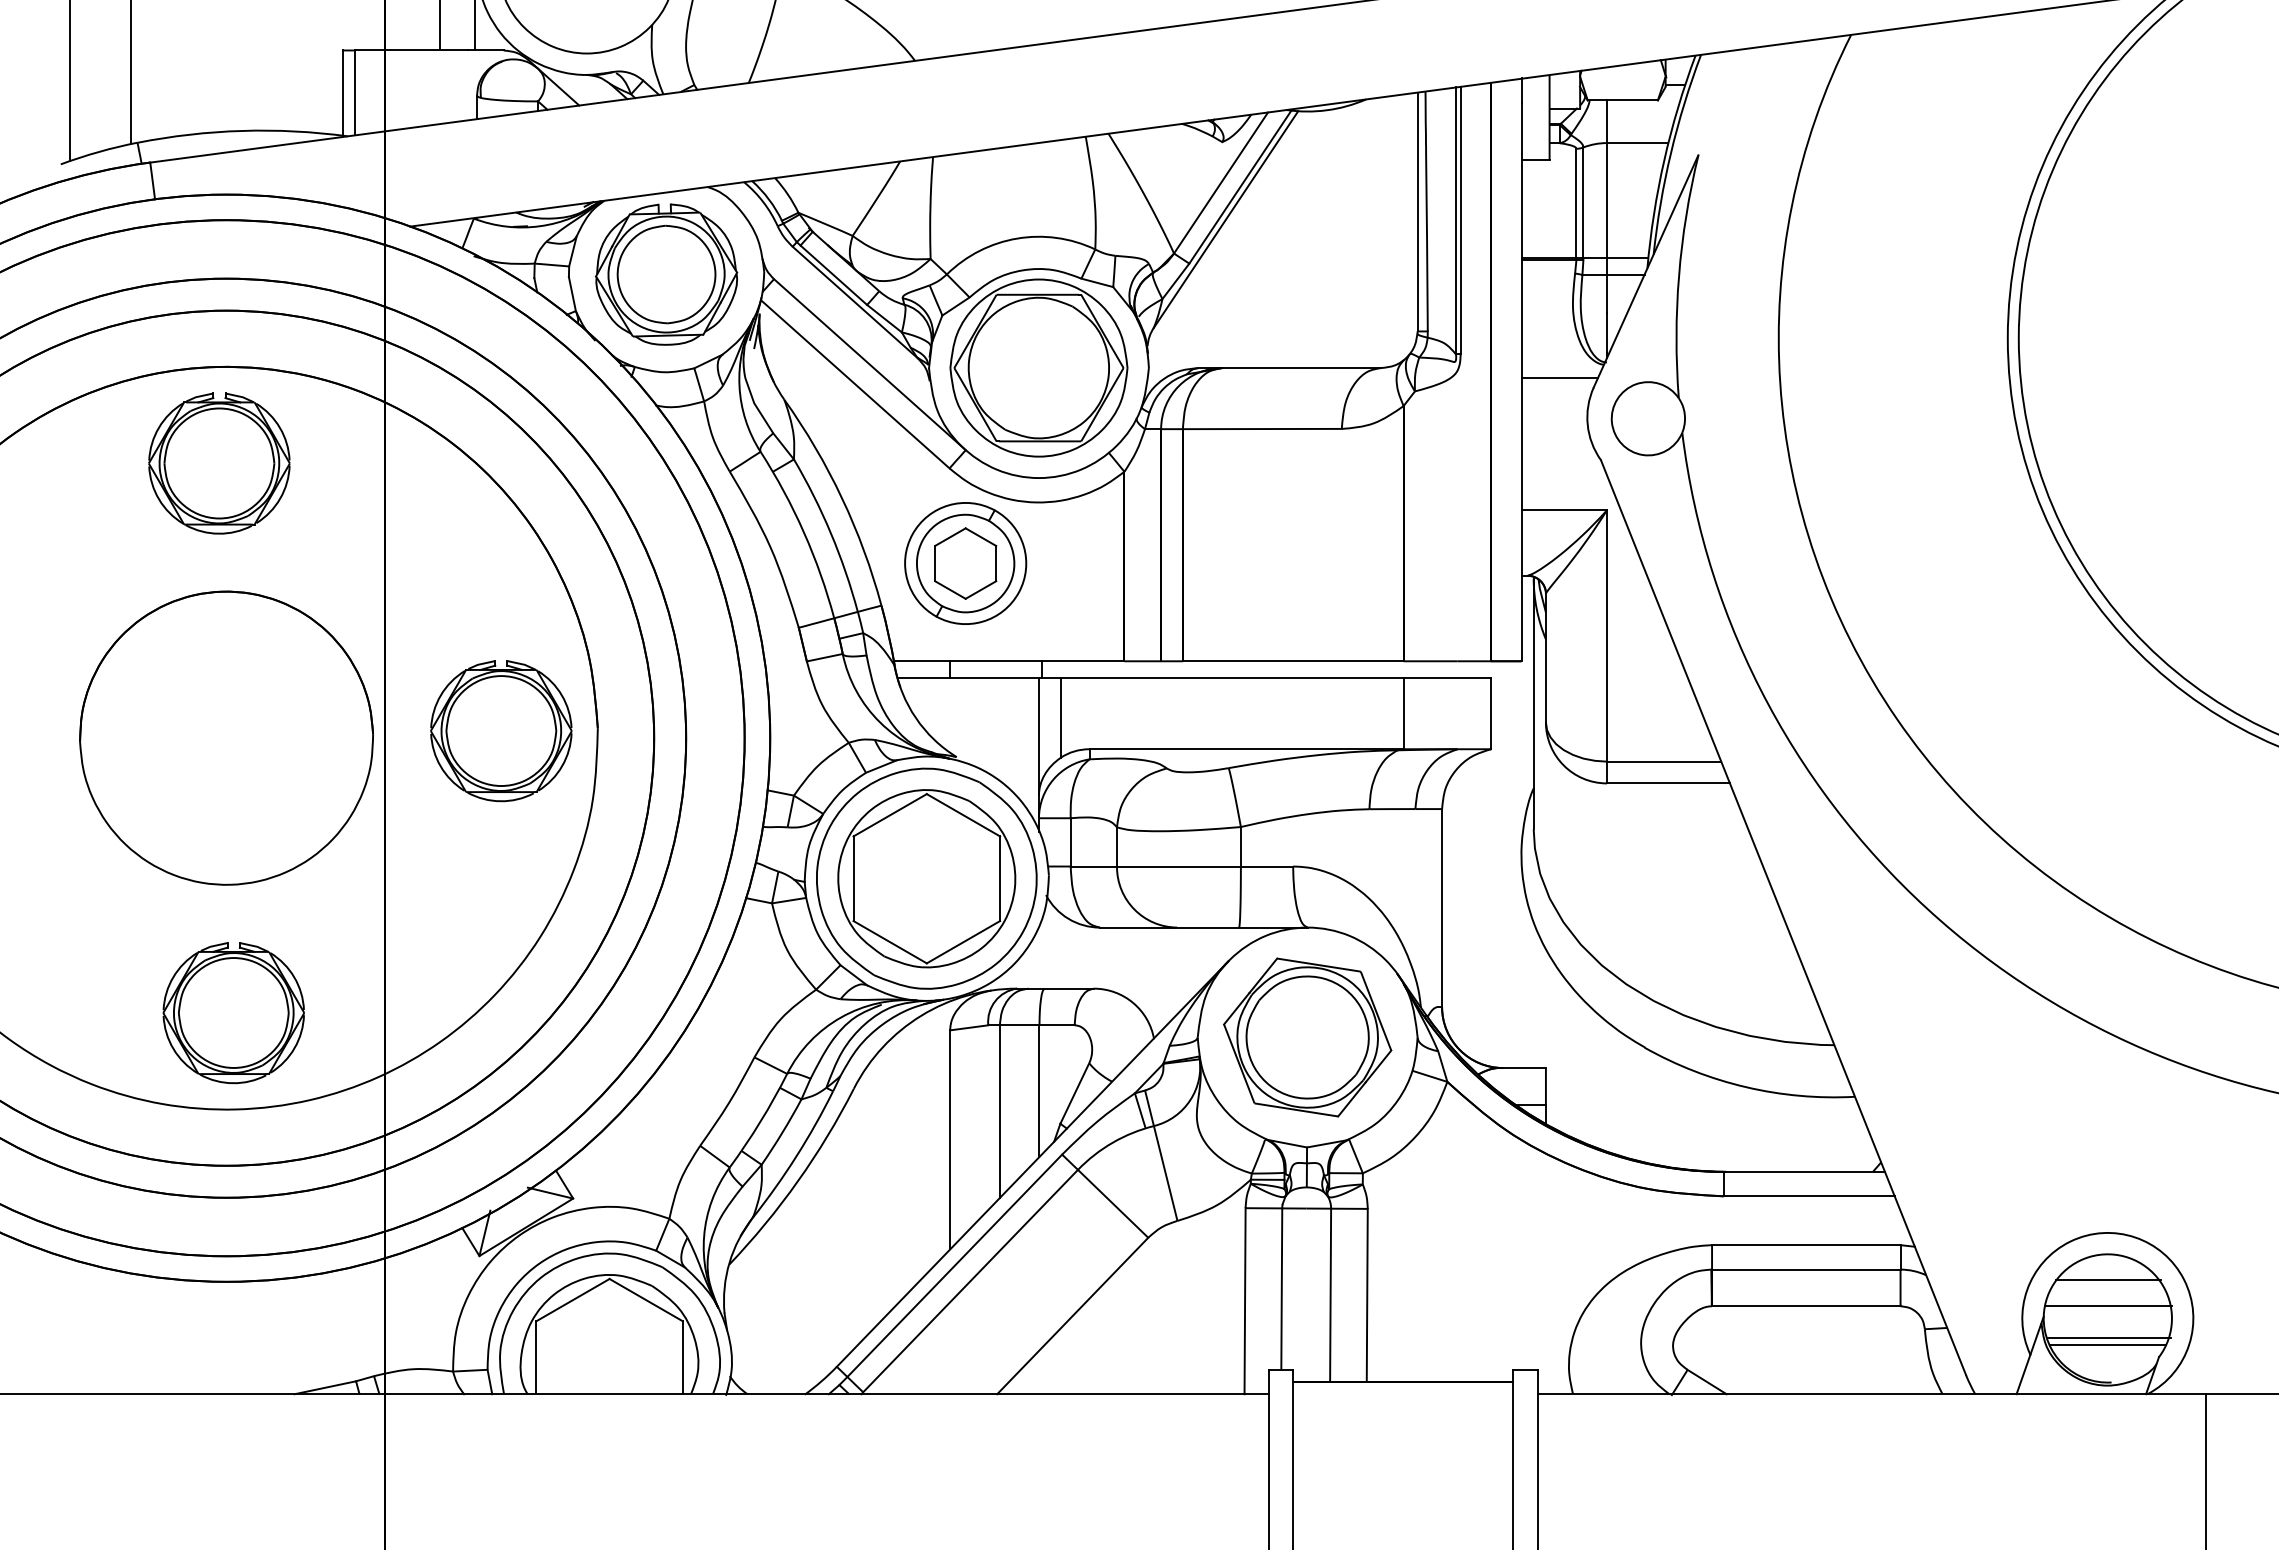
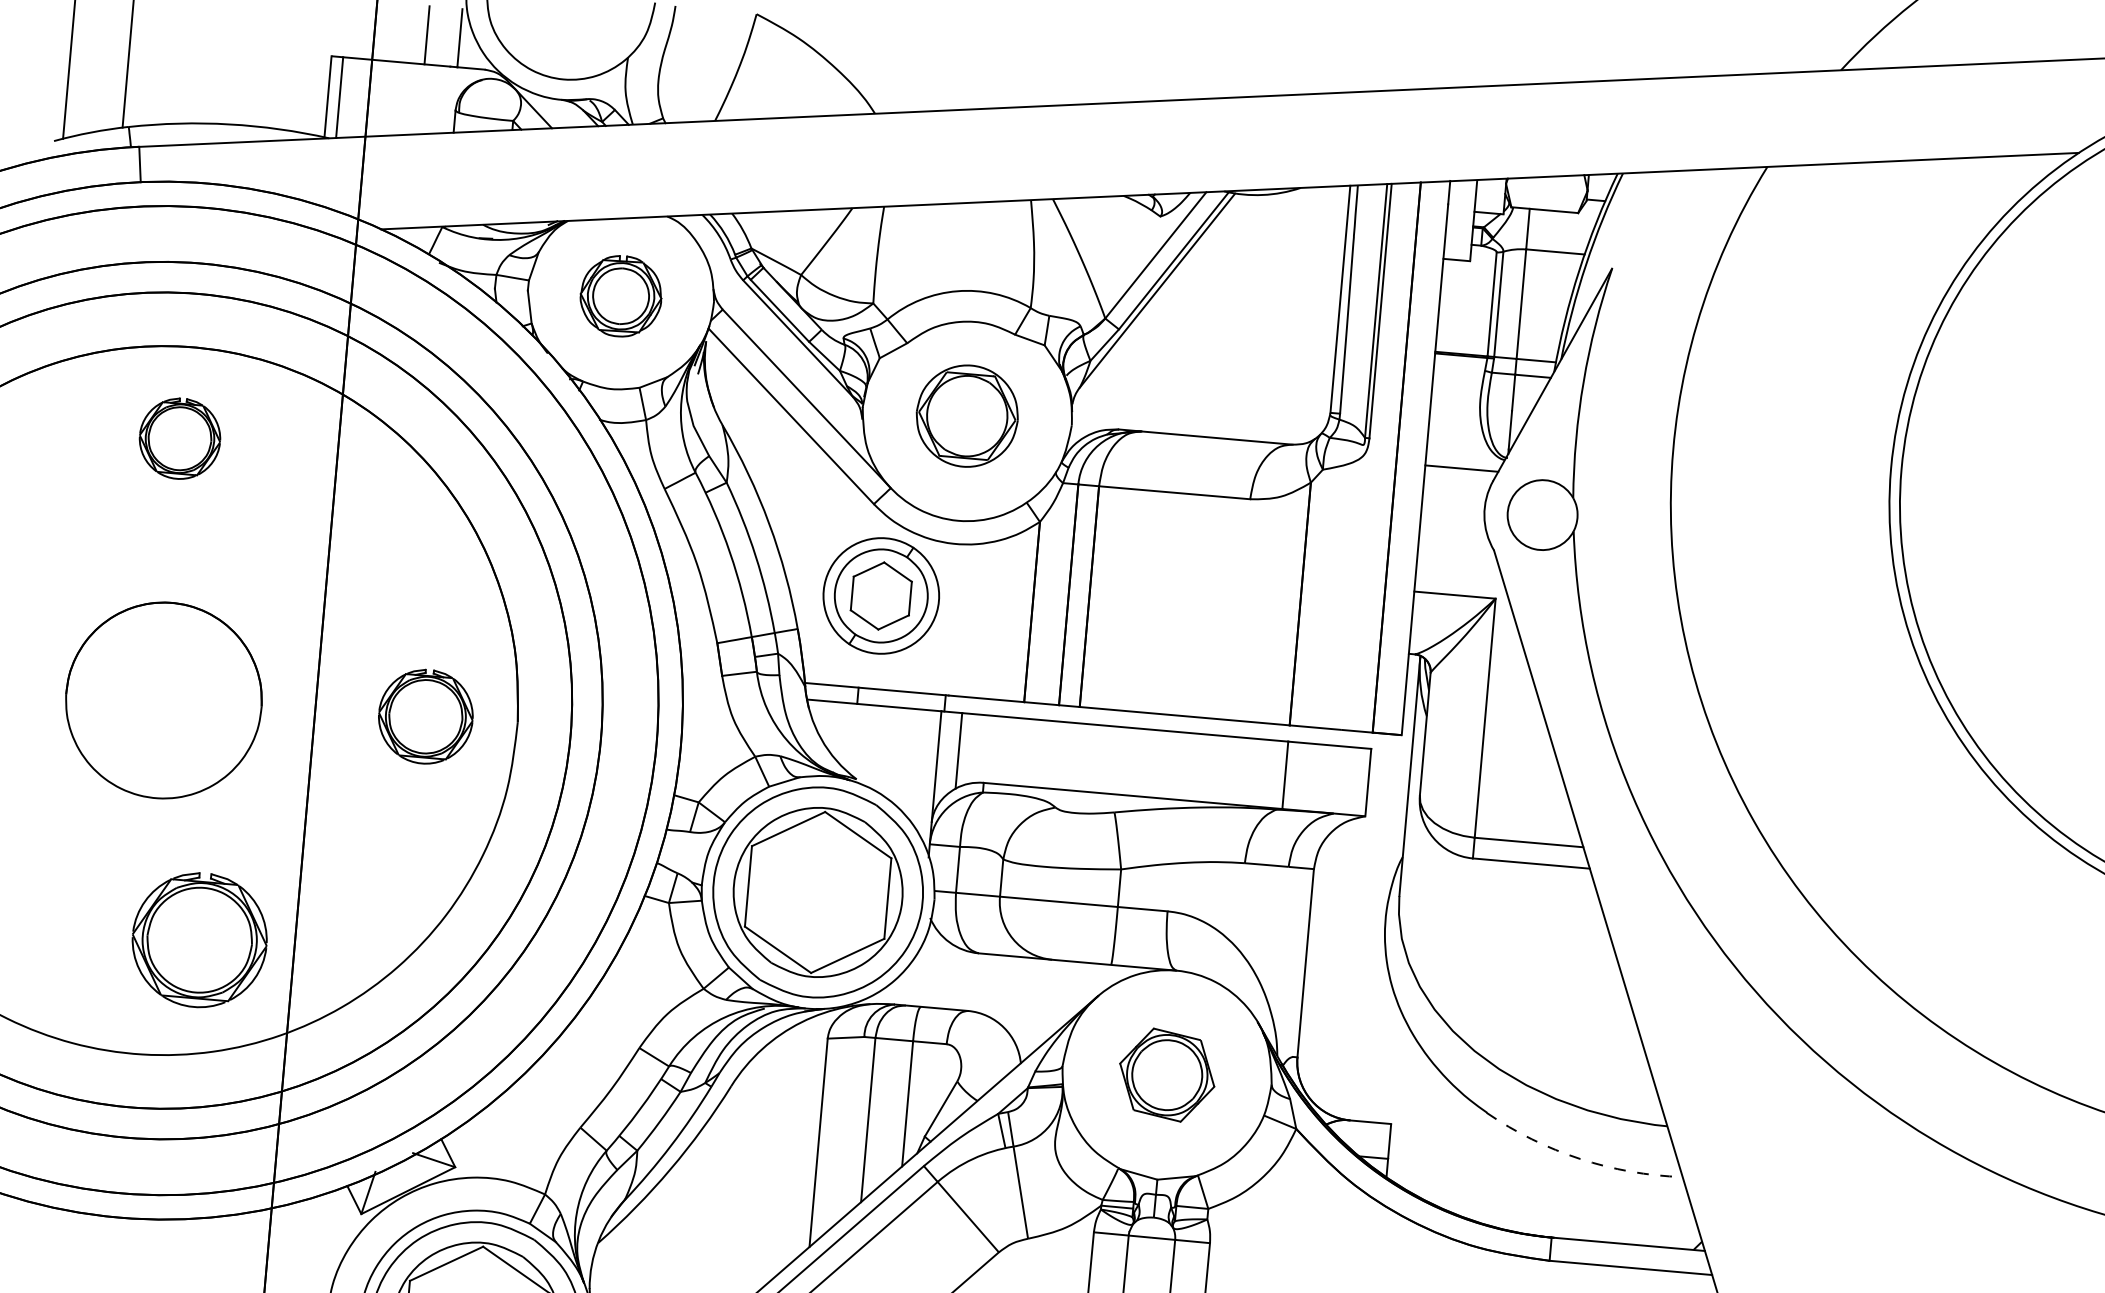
part: (666, 274) -> (620, 296), size x0.6
part: (1038, 367) -> (966, 415), size x0.6
part: (219, 463) -> (180, 438), size x0.6
part: (501, 731) -> (425, 717), size x0.7
part: (226, 737) -> (163, 699), size x0.7
part: (233, 1013) -> (199, 940), moved
part: (1307, 1037) -> (1166, 1075), size x0.6
arc: (1746, 1087) -> (1580, 1159), solid -> dashed

